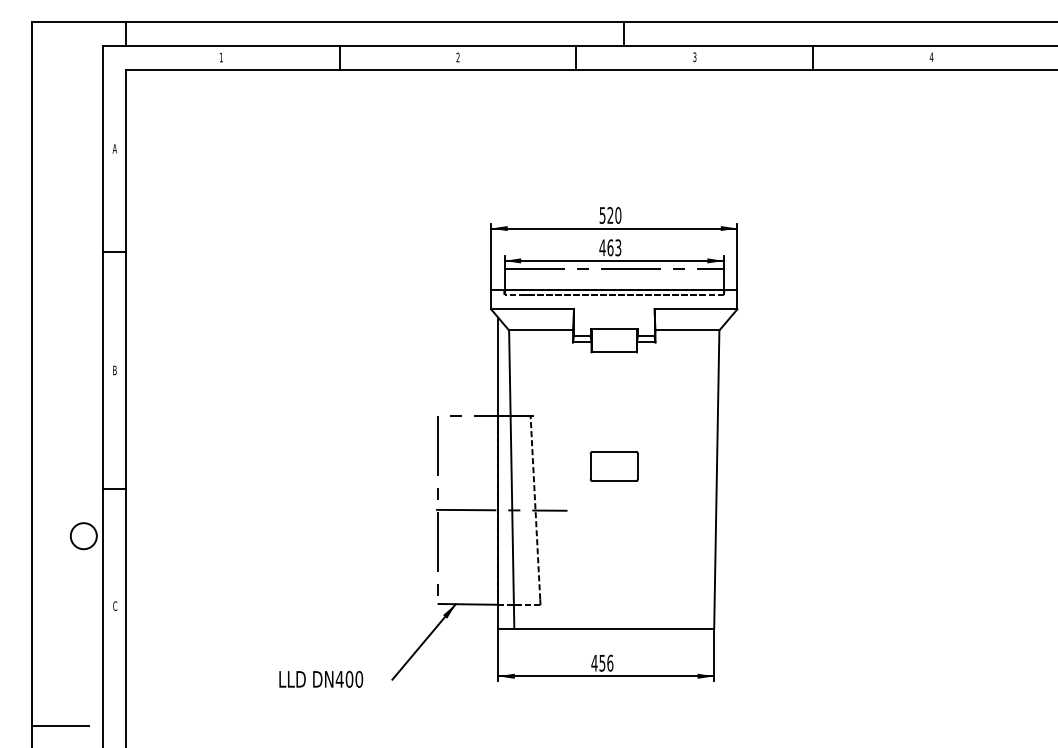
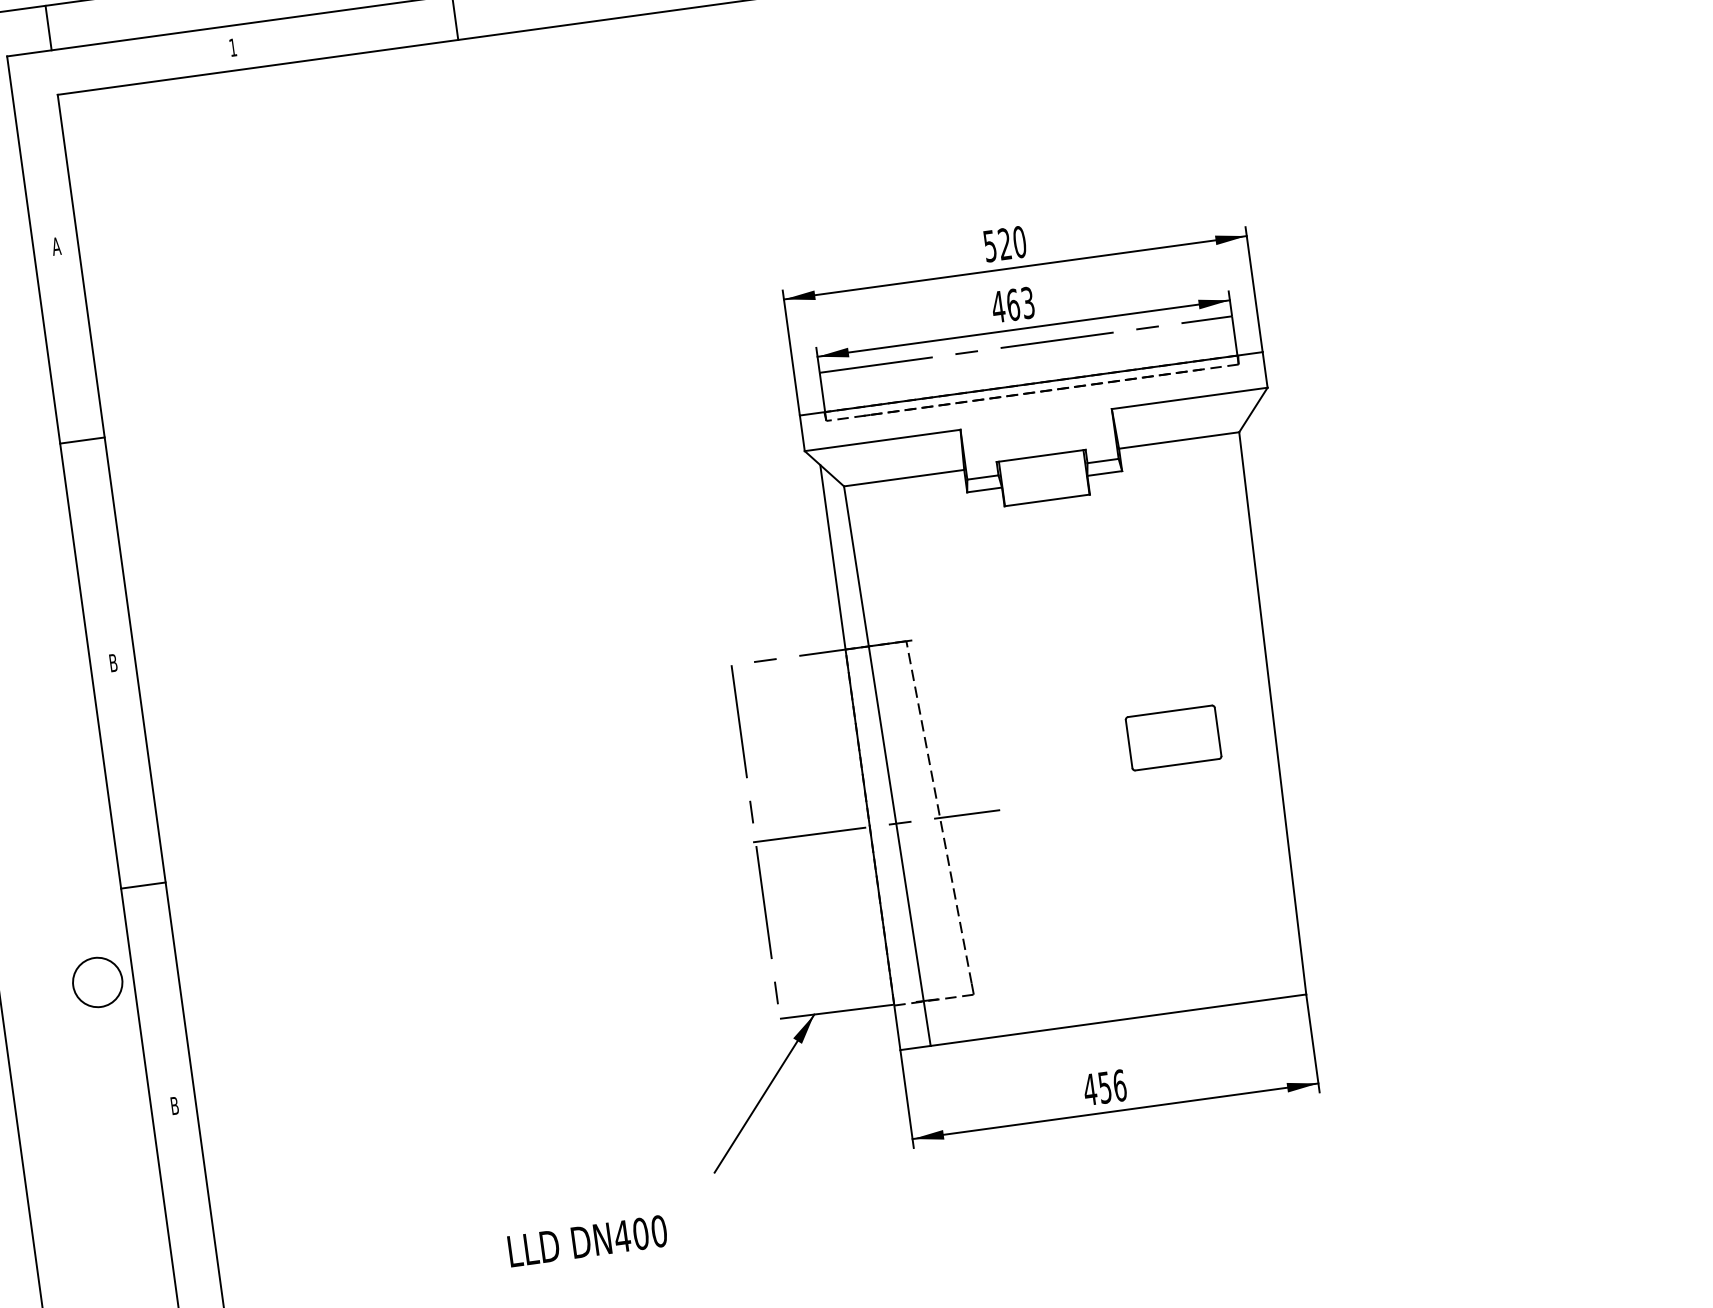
part: (613, 466) -> (1172, 738), moved
text: (115, 605) -> (175, 1104), C -> B
text: (321, 678) -> (587, 1239), moved

